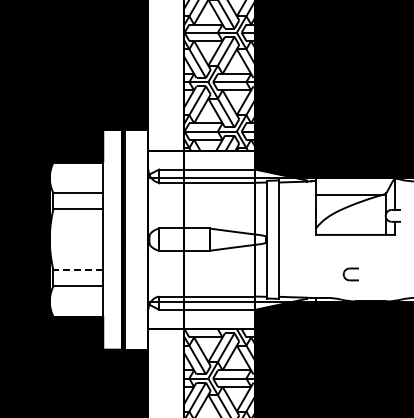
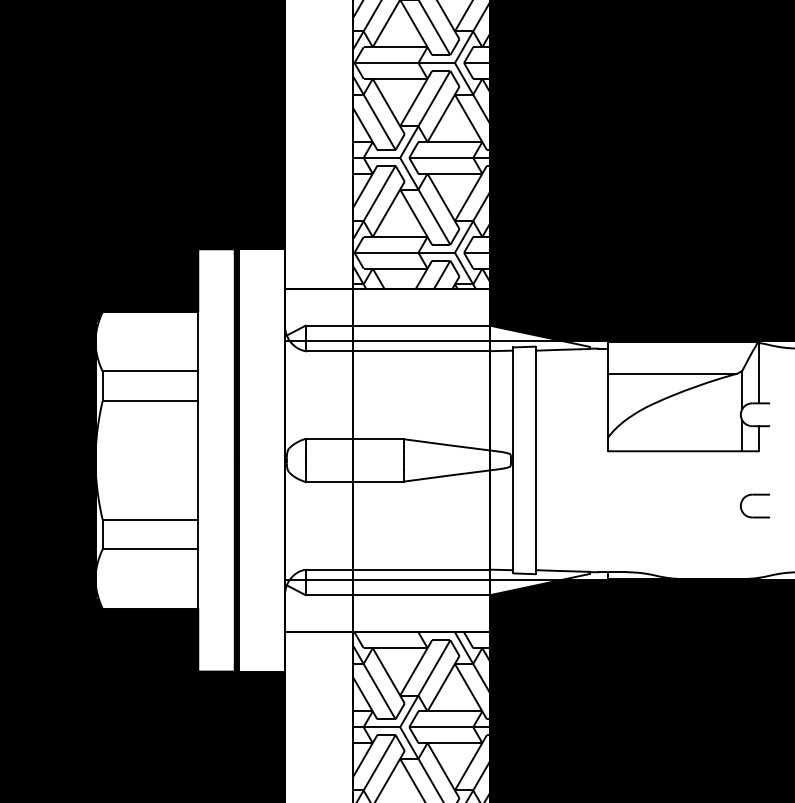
line: (78, 270) -> (150, 519), dashed -> solid
part: (350, 274) -> (753, 506), moved

